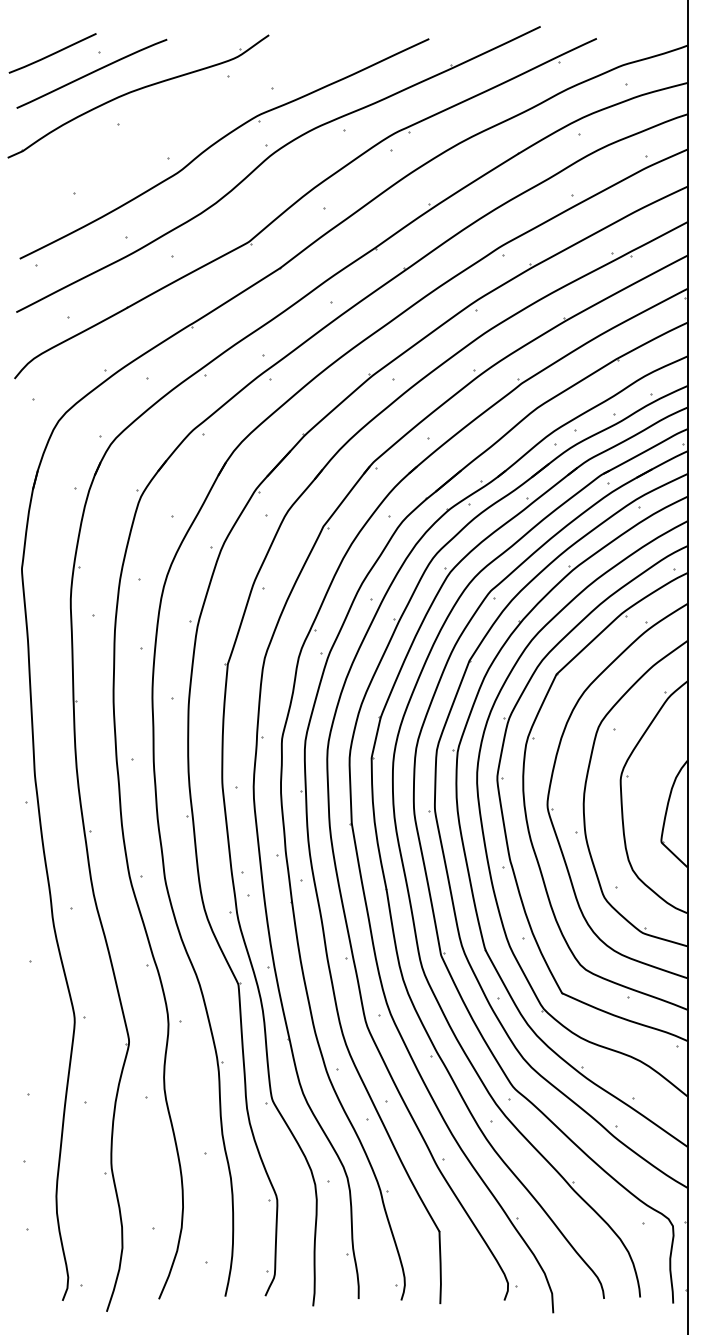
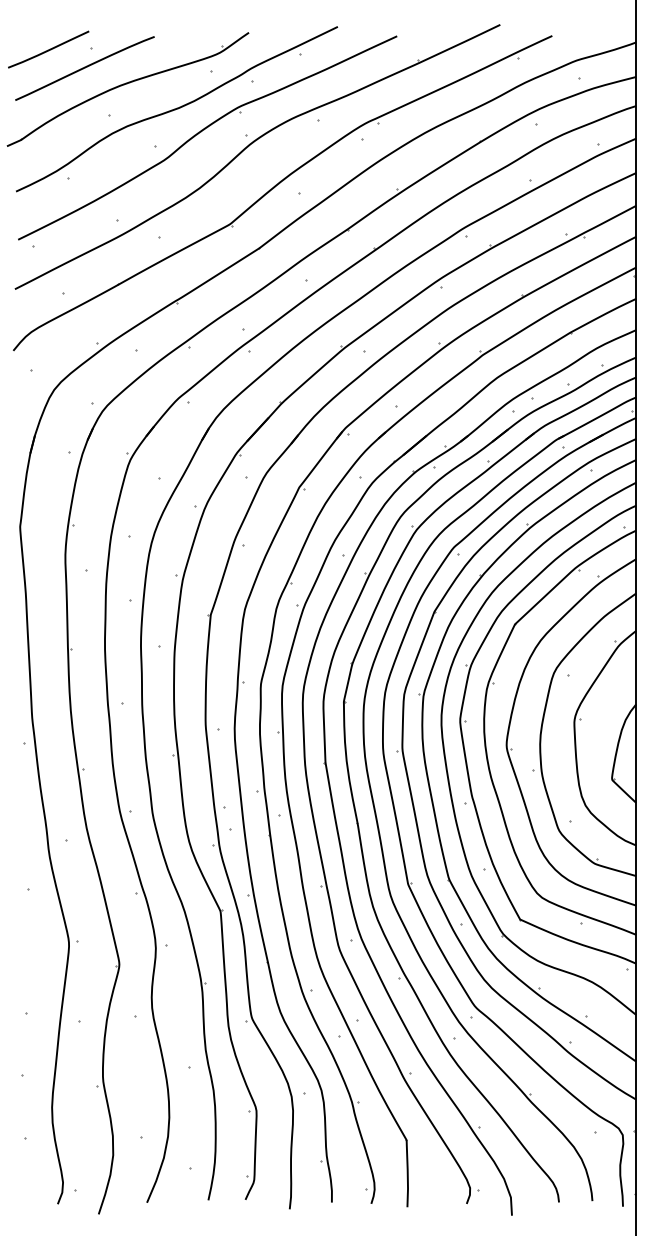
part: (191, 118) -> (177, 109), added

